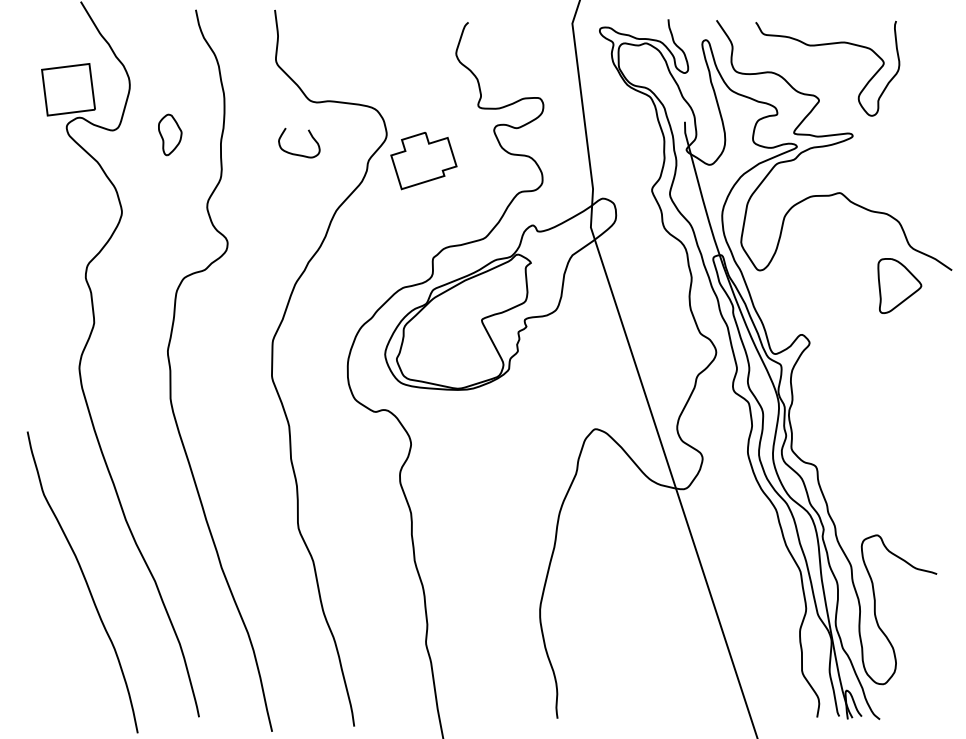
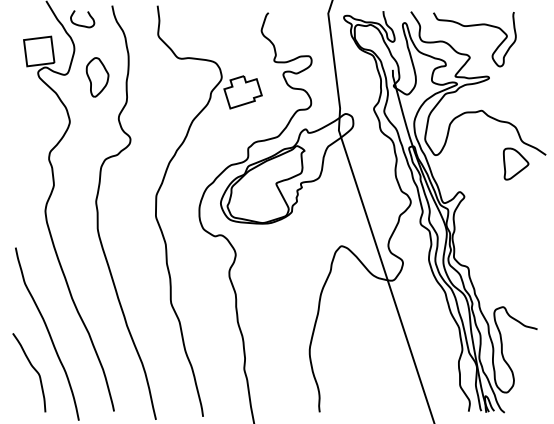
part: (170, 135) -> (97, 77), size x1.67
curve: (295, 152) -> (80, 24), moved
curve: (56, 642) -> (32, 368), added

